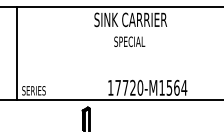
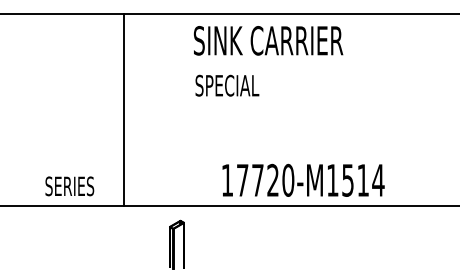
text: (129, 41) -> (226, 85), moved
line: (16, 53) -> (124, 109), moved
text: (176, 87) -> (362, 179), 17720-M1564 -> 17720-M1514

